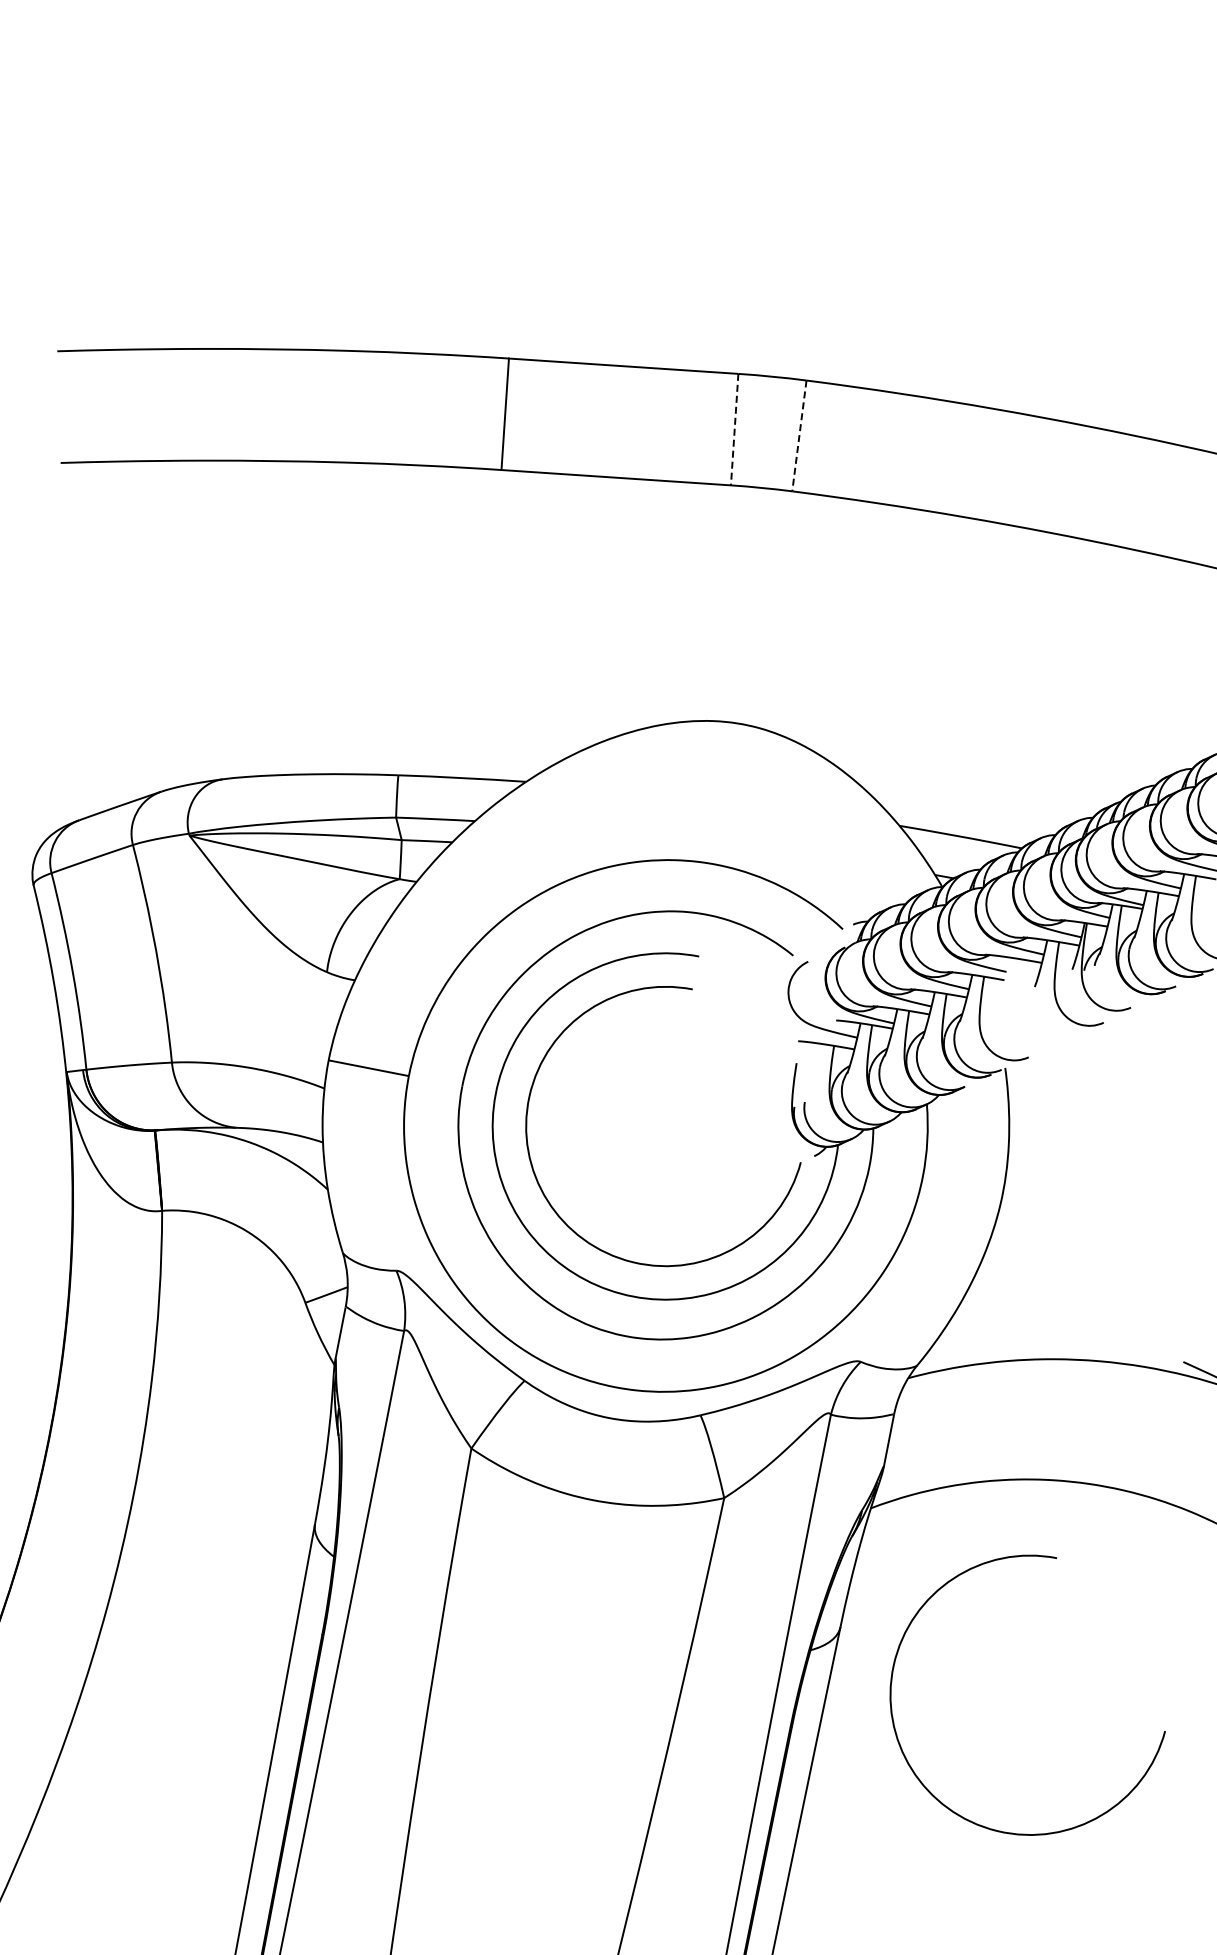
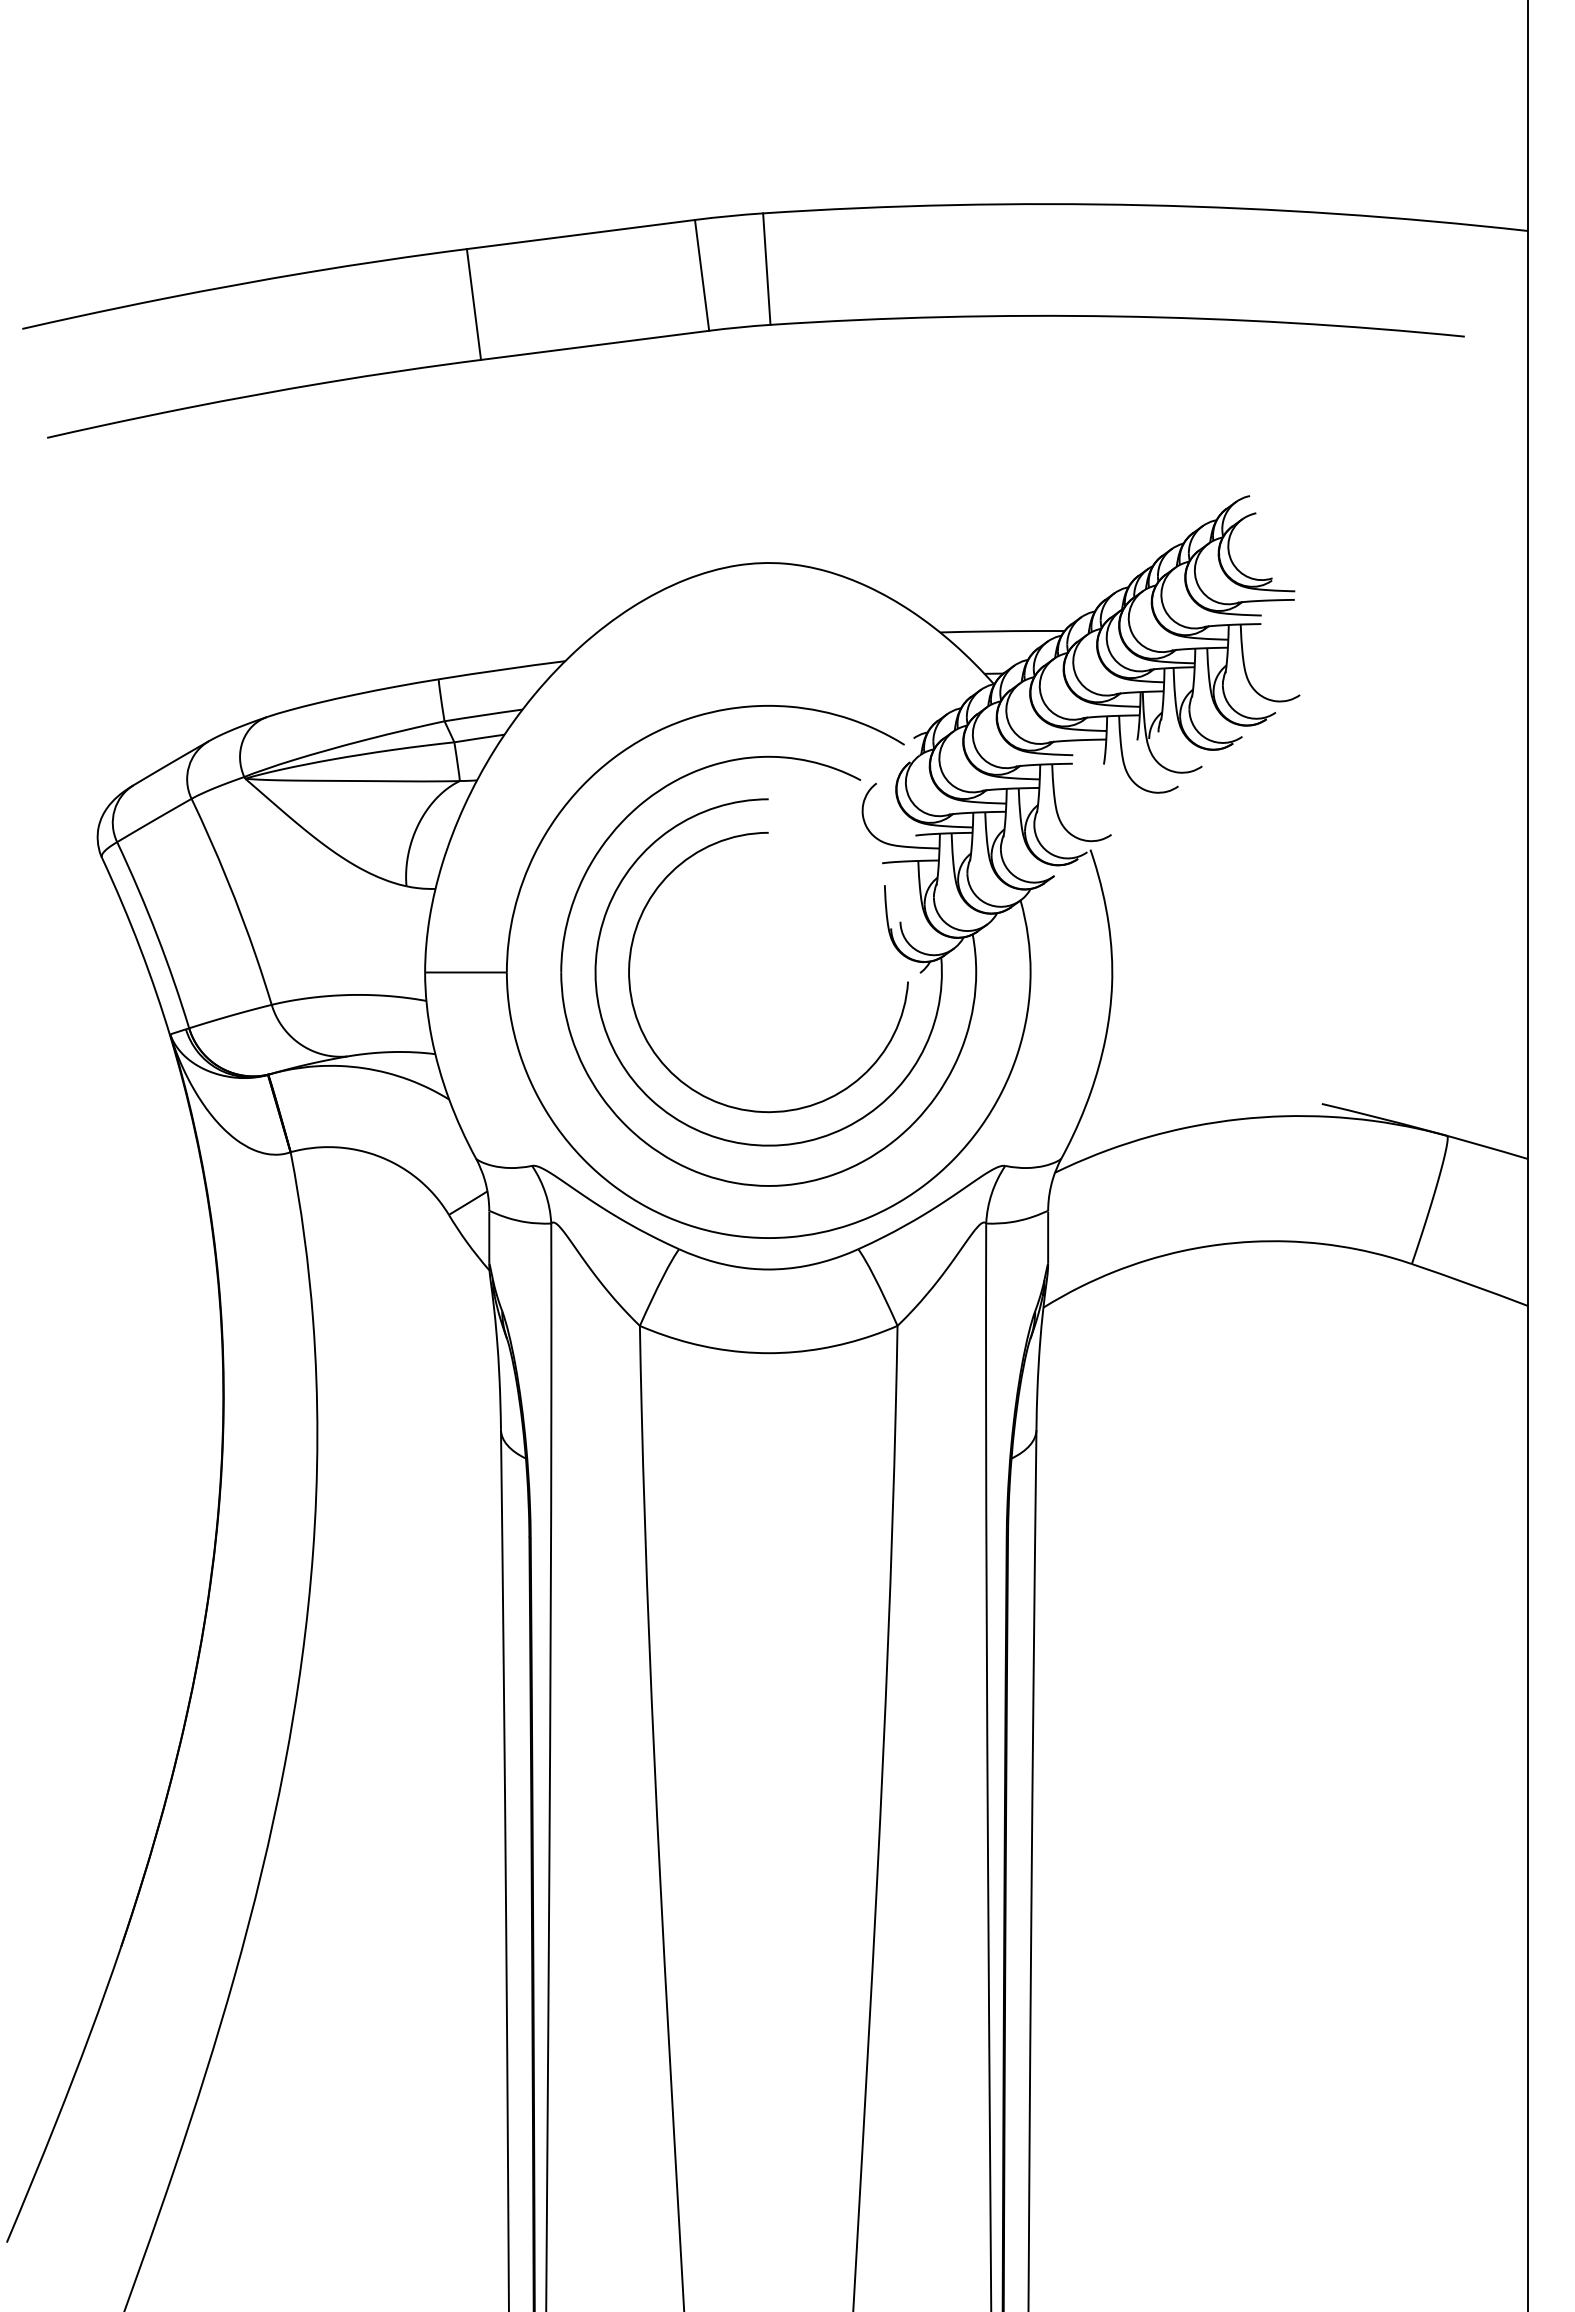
line: (735, 429) -> (702, 275), dashed -> solid
line: (799, 436) -> (766, 269), dashed -> solid
arc: (898, 1652) -> (1098, 1443), removed

